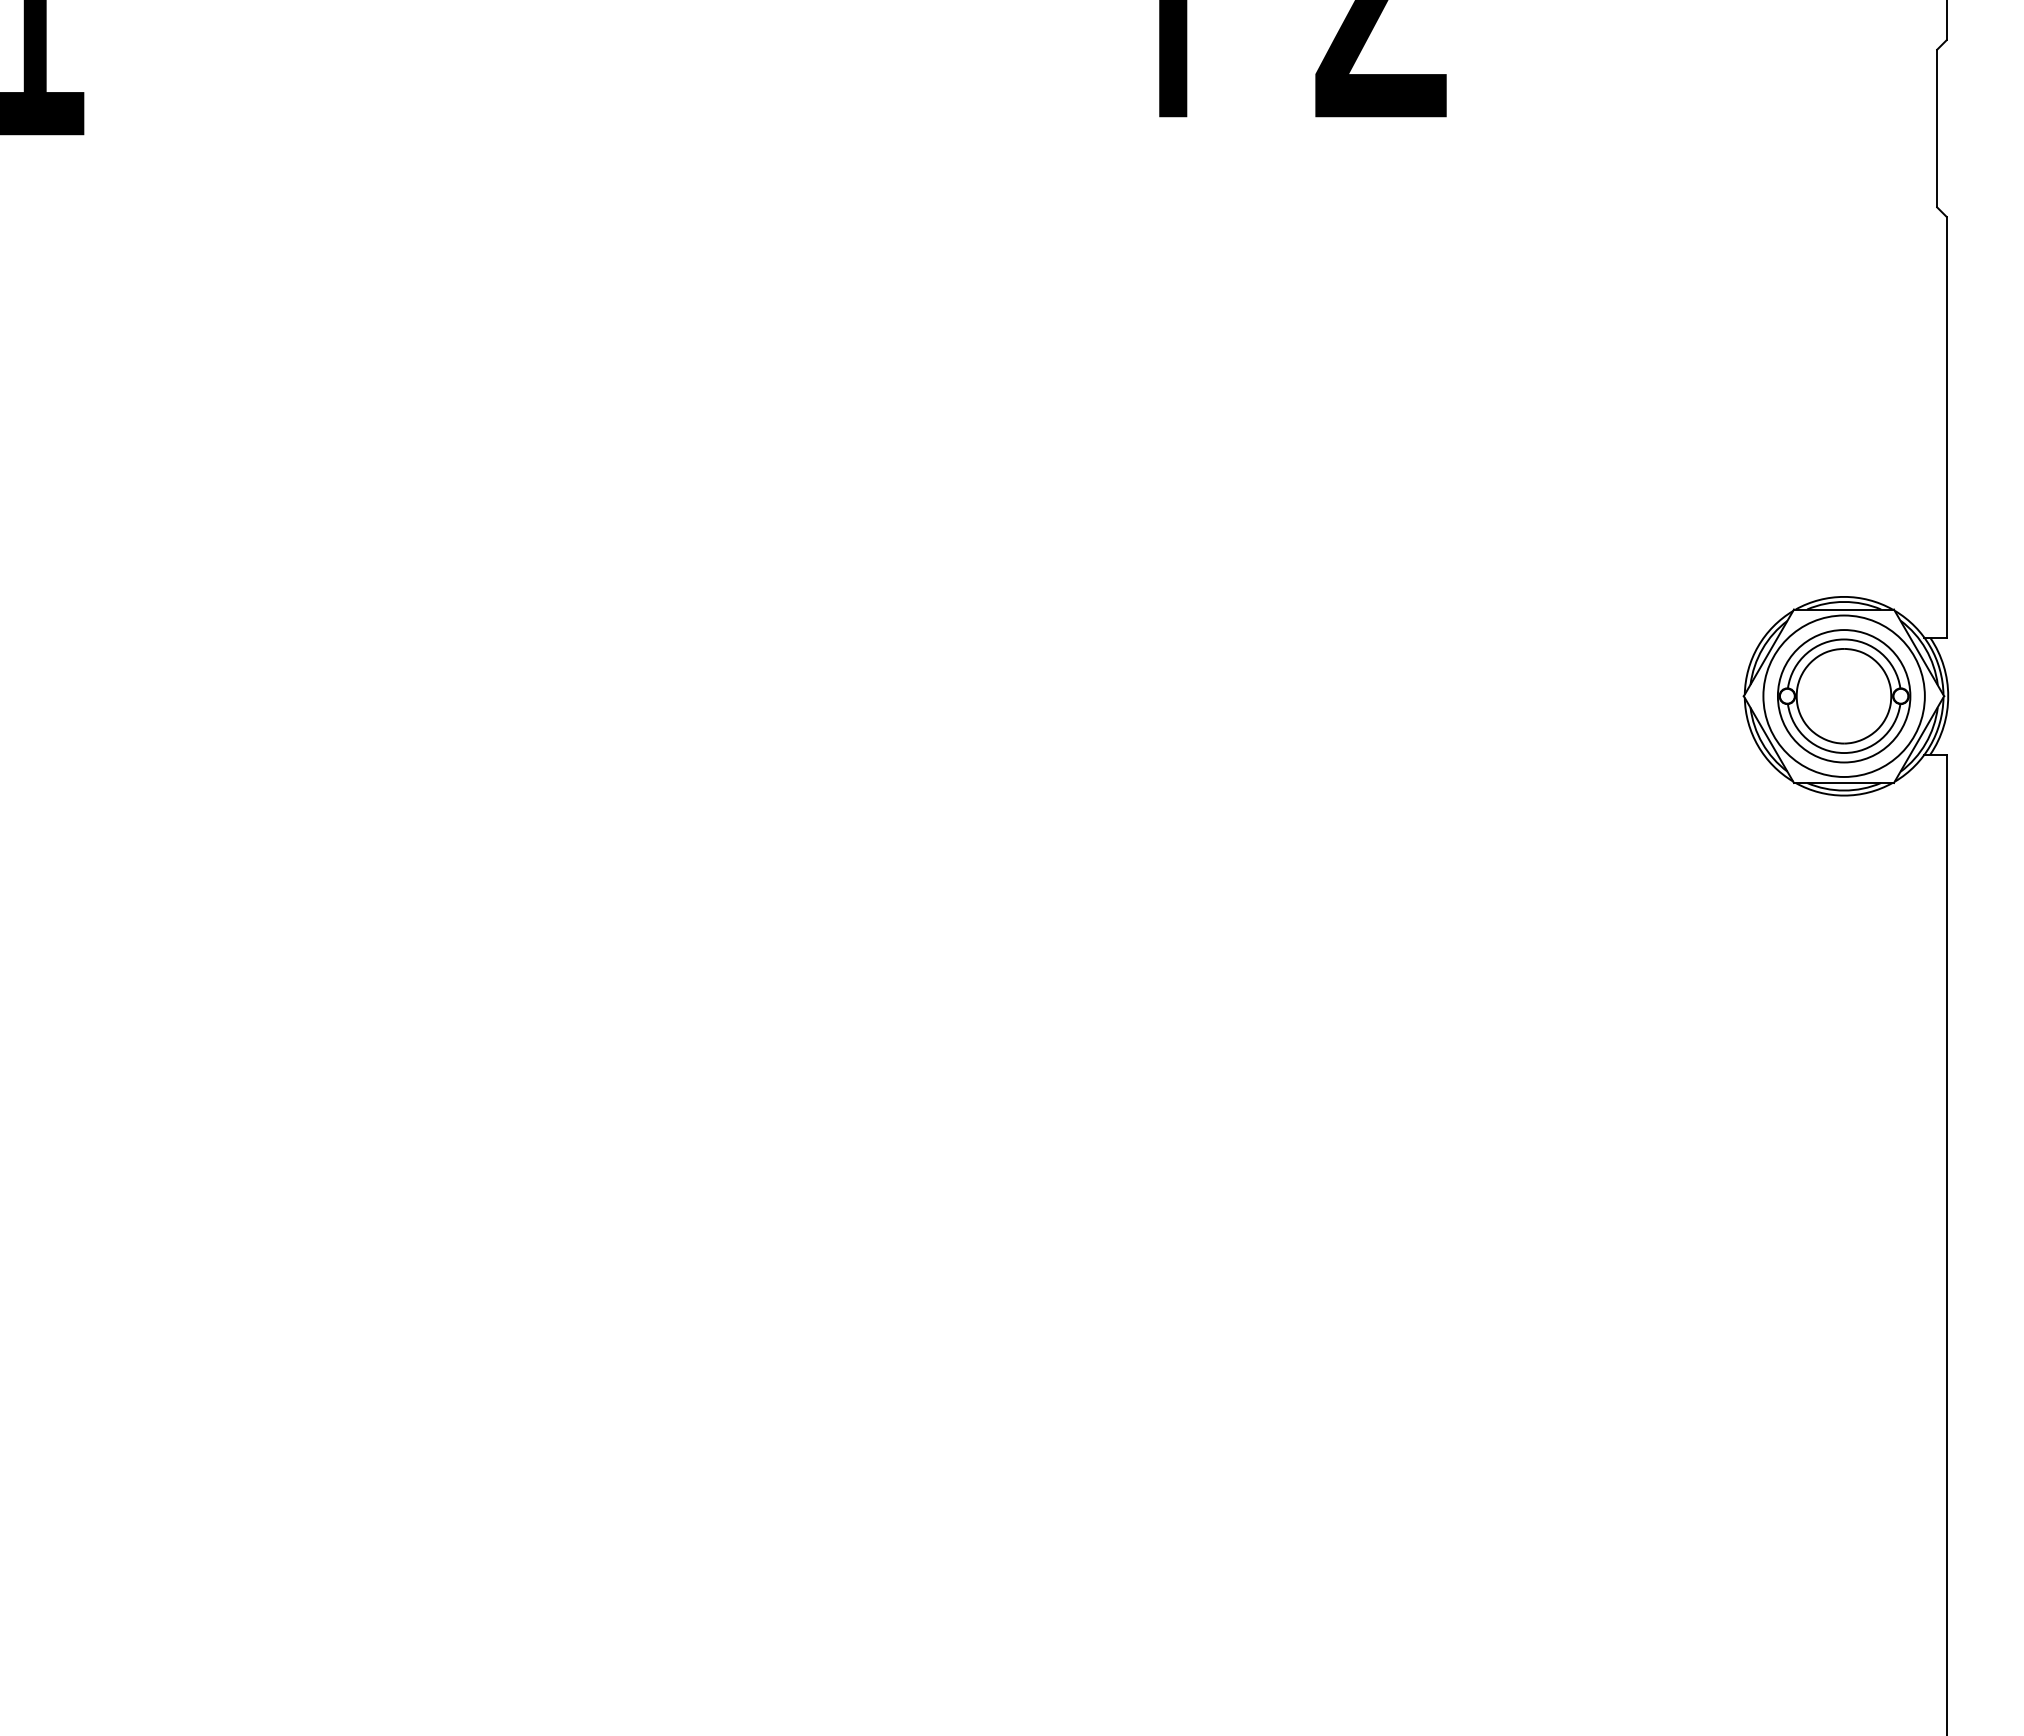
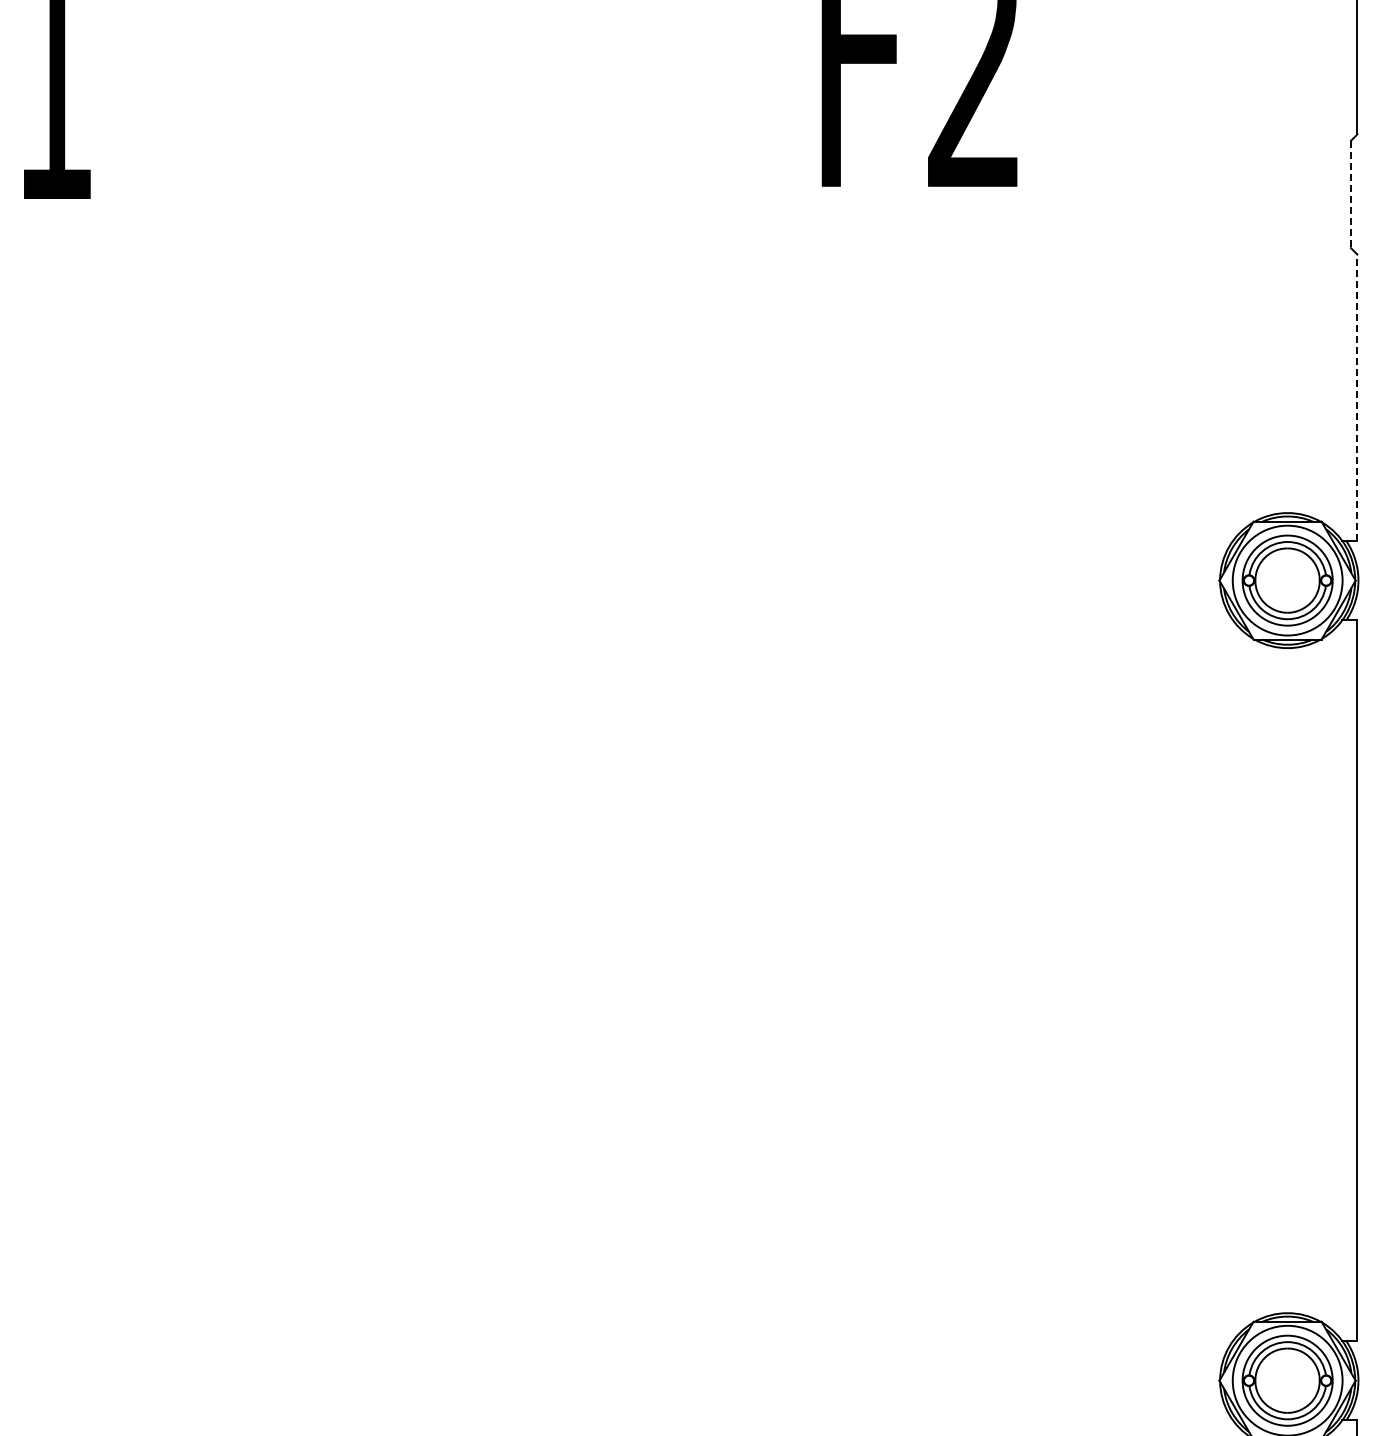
line: (1936, 128) -> (1350, 194), solid -> dashed
line: (1946, 427) -> (1357, 397), solid -> dashed

